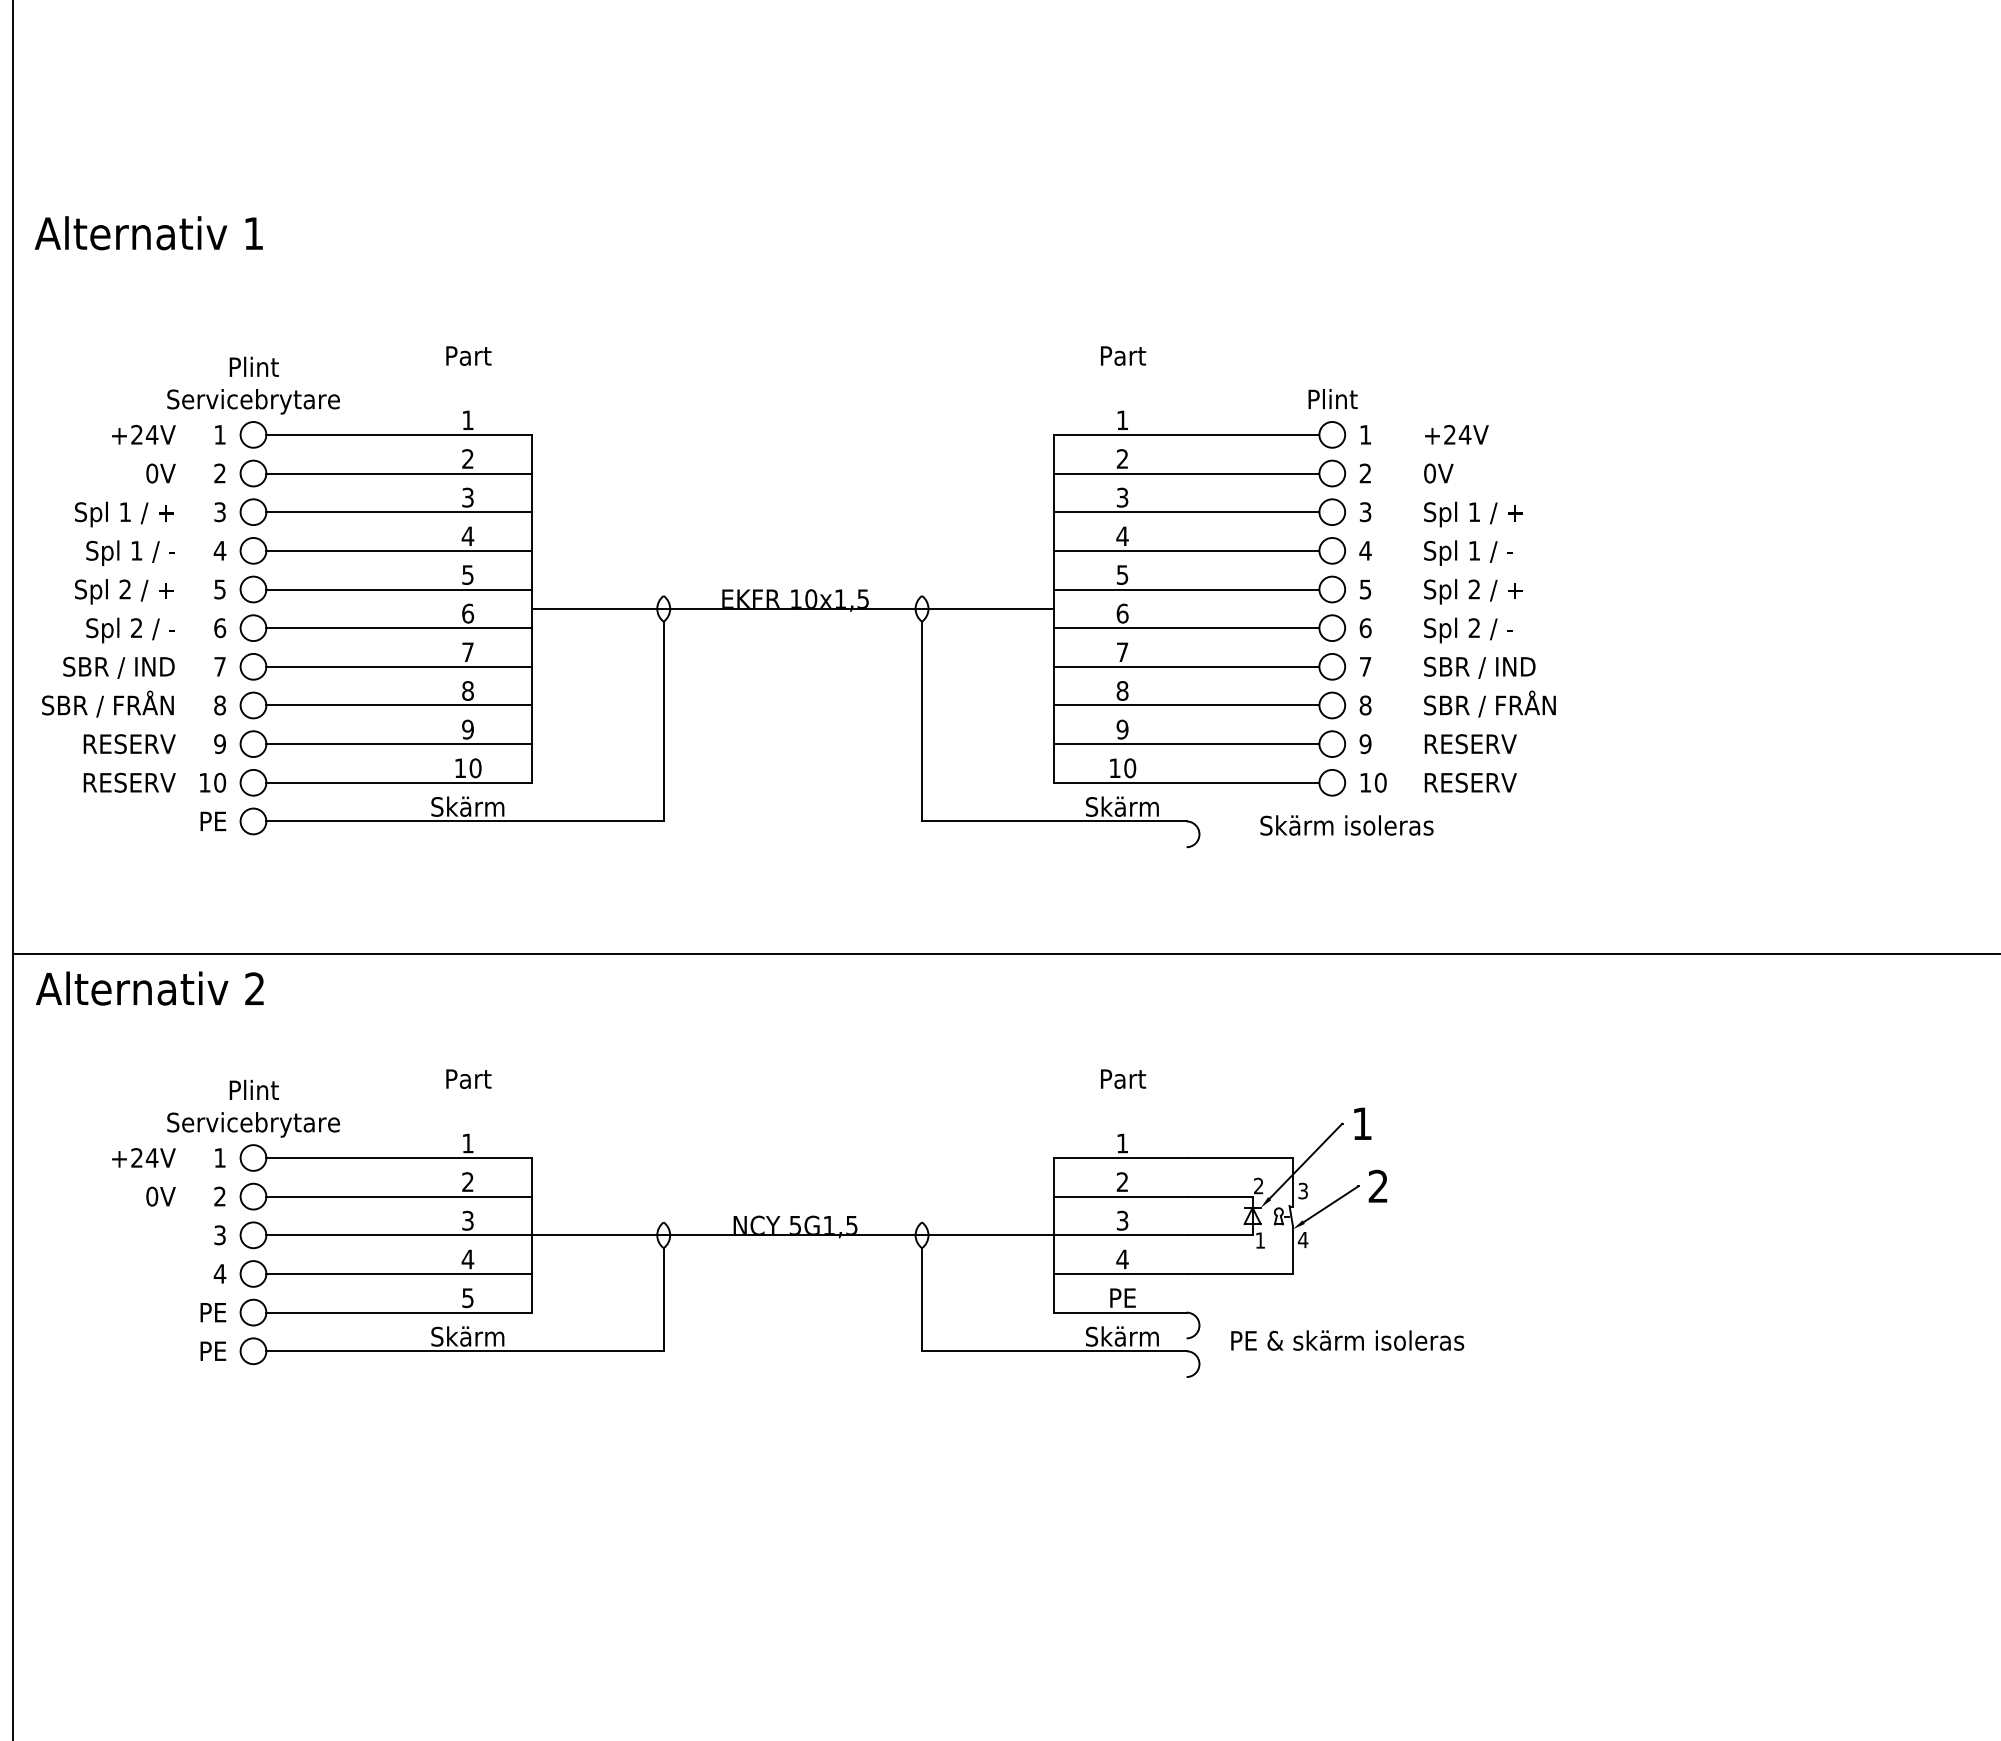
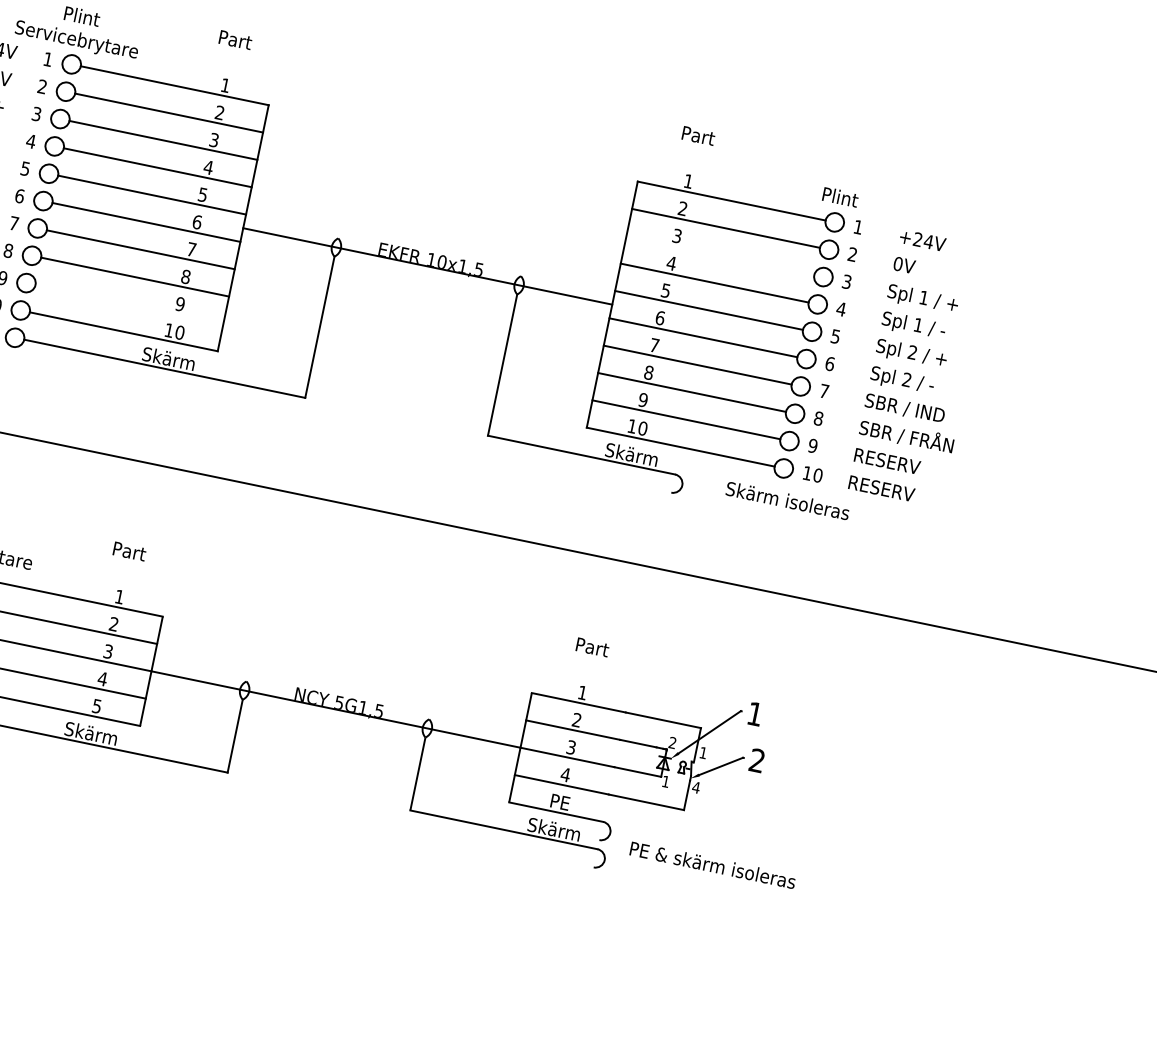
line: (1186, 512) -> (720, 255), removed
line: (399, 744) -> (129, 304), removed
text: (1302, 1190) -> (703, 752), 3 -> 1

